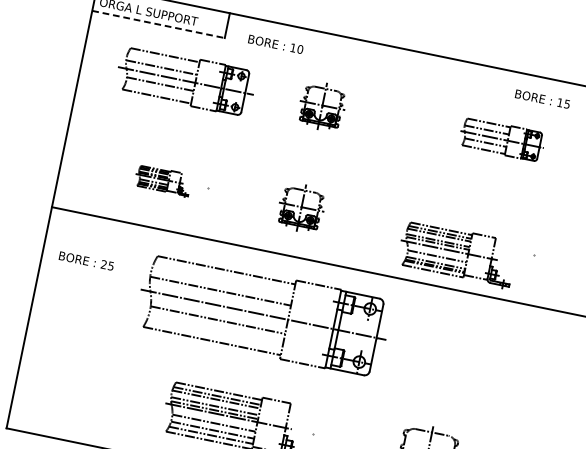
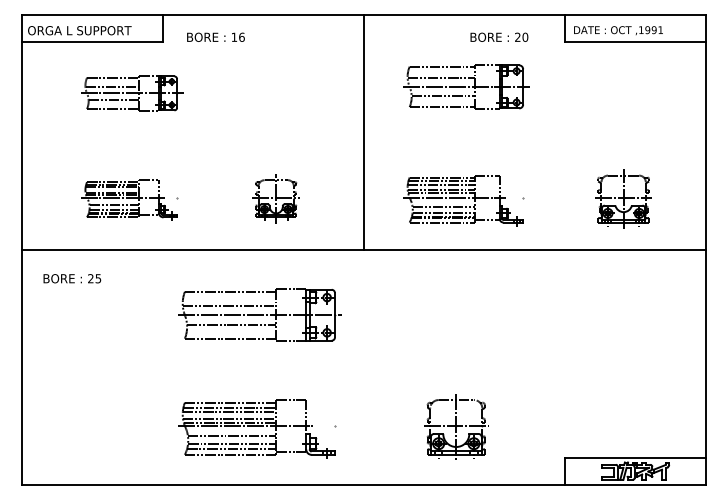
line: (158, 24) -> (92, 41), dashed -> solid
text: (300, 48) -> (241, 36), 10 -> 16
part: (186, 81) -> (132, 93), size x0.71
text: (563, 102) -> (521, 36), 15 -> 20
part: (321, 106) -> (275, 90), removed
part: (502, 139) -> (466, 86), size x1.43
line: (397, 162) -> (364, 132), added
part: (163, 180) -> (129, 199), size x1.67
part: (457, 254) -> (463, 200), moved
text: (86, 260) -> (72, 278), moved
part: (263, 313) -> (259, 314), size x0.62

